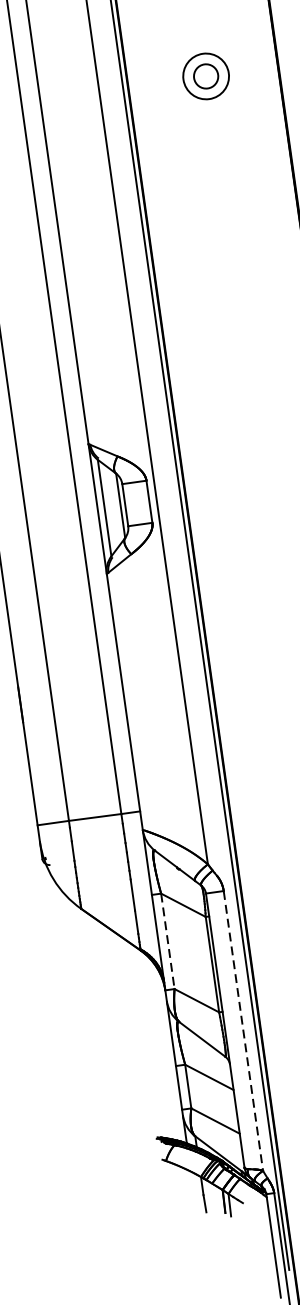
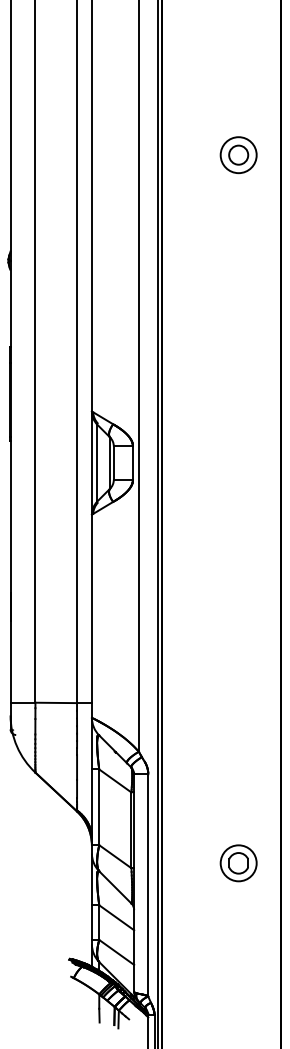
part: (205, 76) -> (238, 155), moved
line: (168, 941) -> (99, 807), dashed -> solid
line: (243, 1031) -> (148, 885), dashed -> solid

